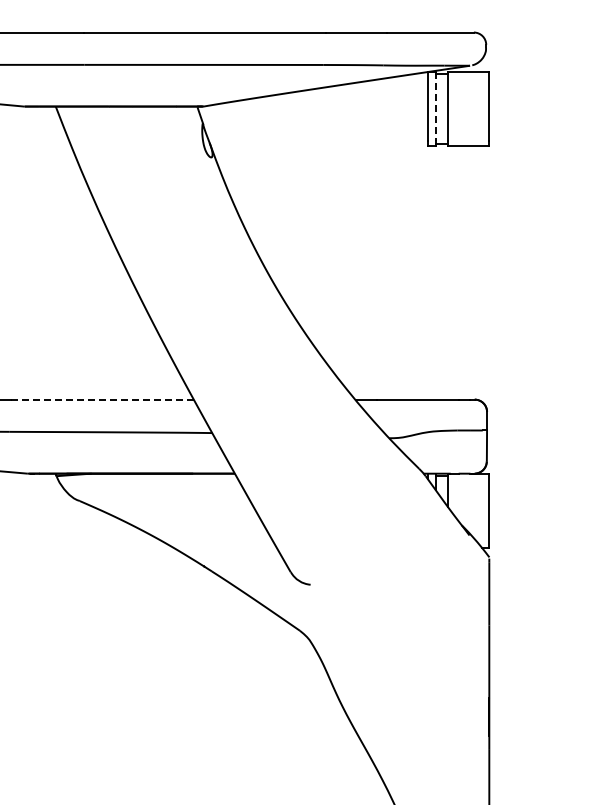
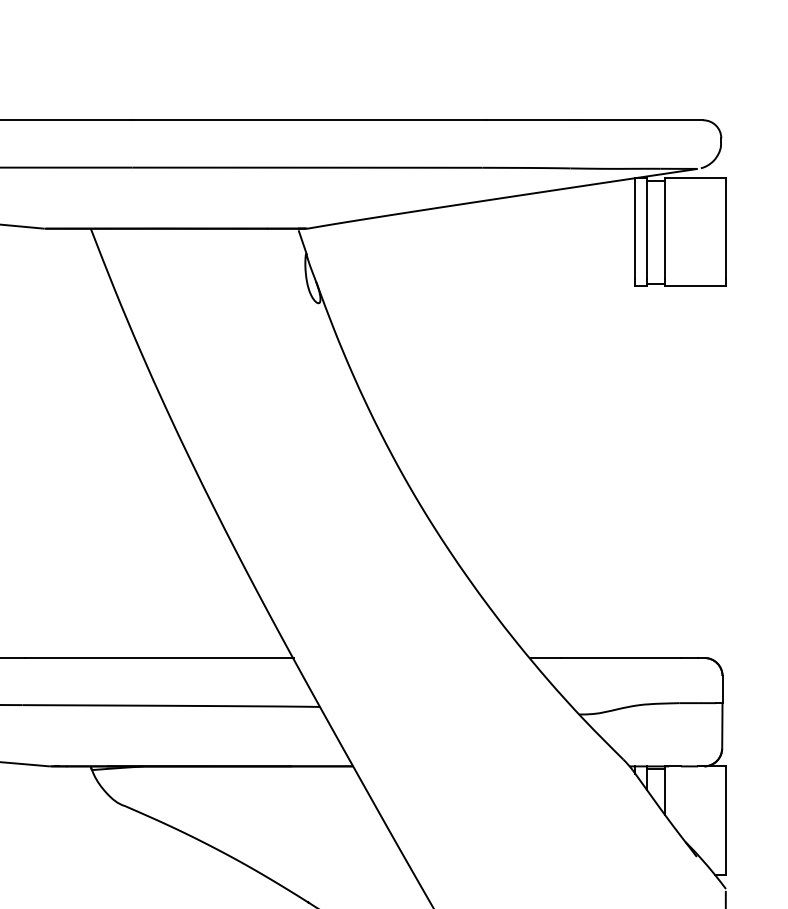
line: (435, 106) -> (646, 228), dashed -> solid
line: (102, 399) -> (159, 657), dashed -> solid

